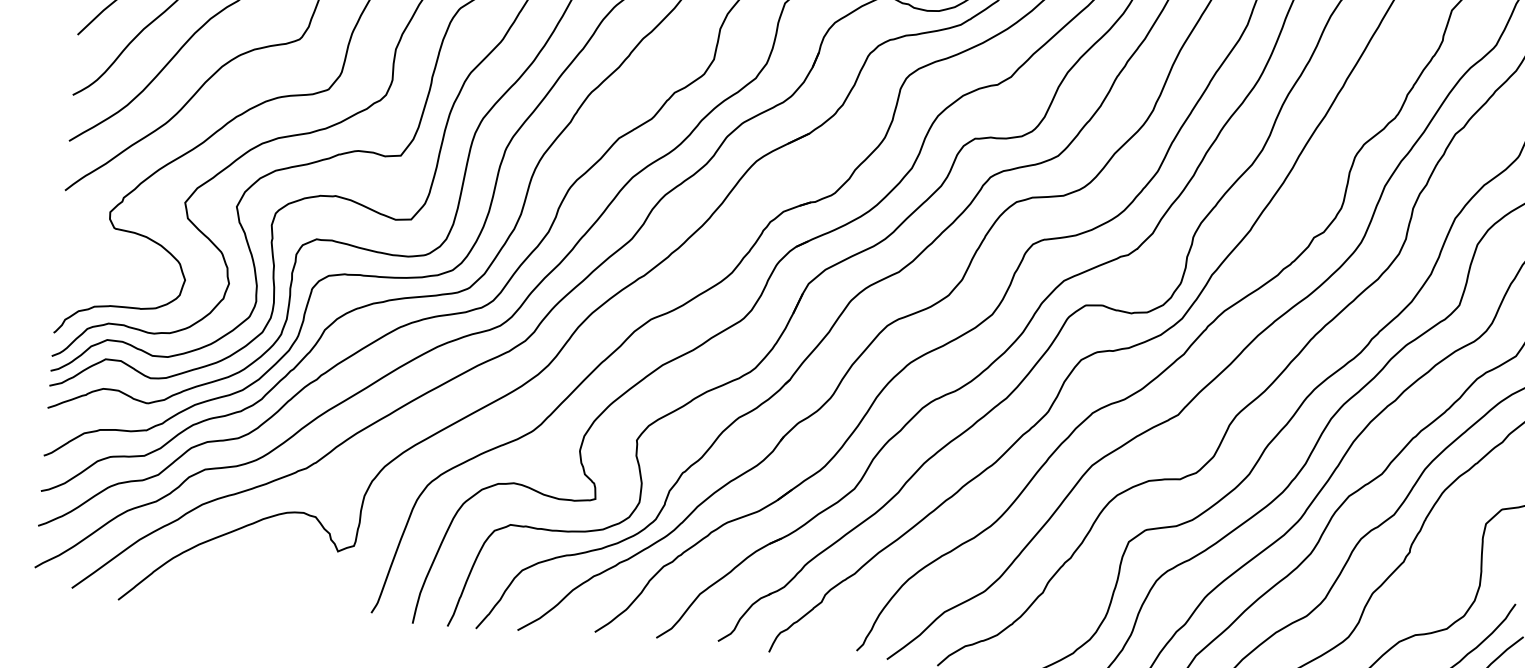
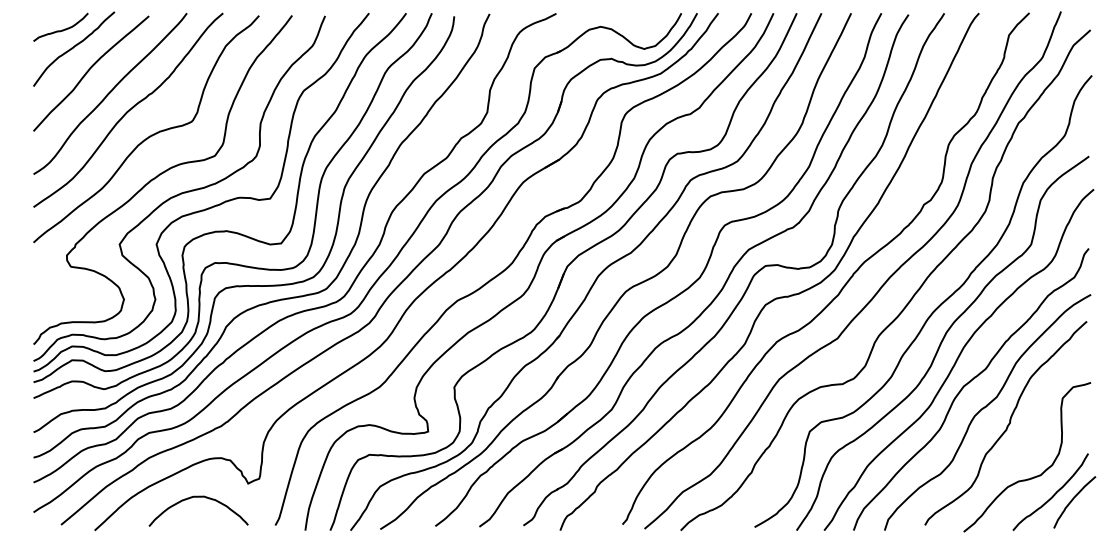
curve: (266, 565) -> (198, 497), added

